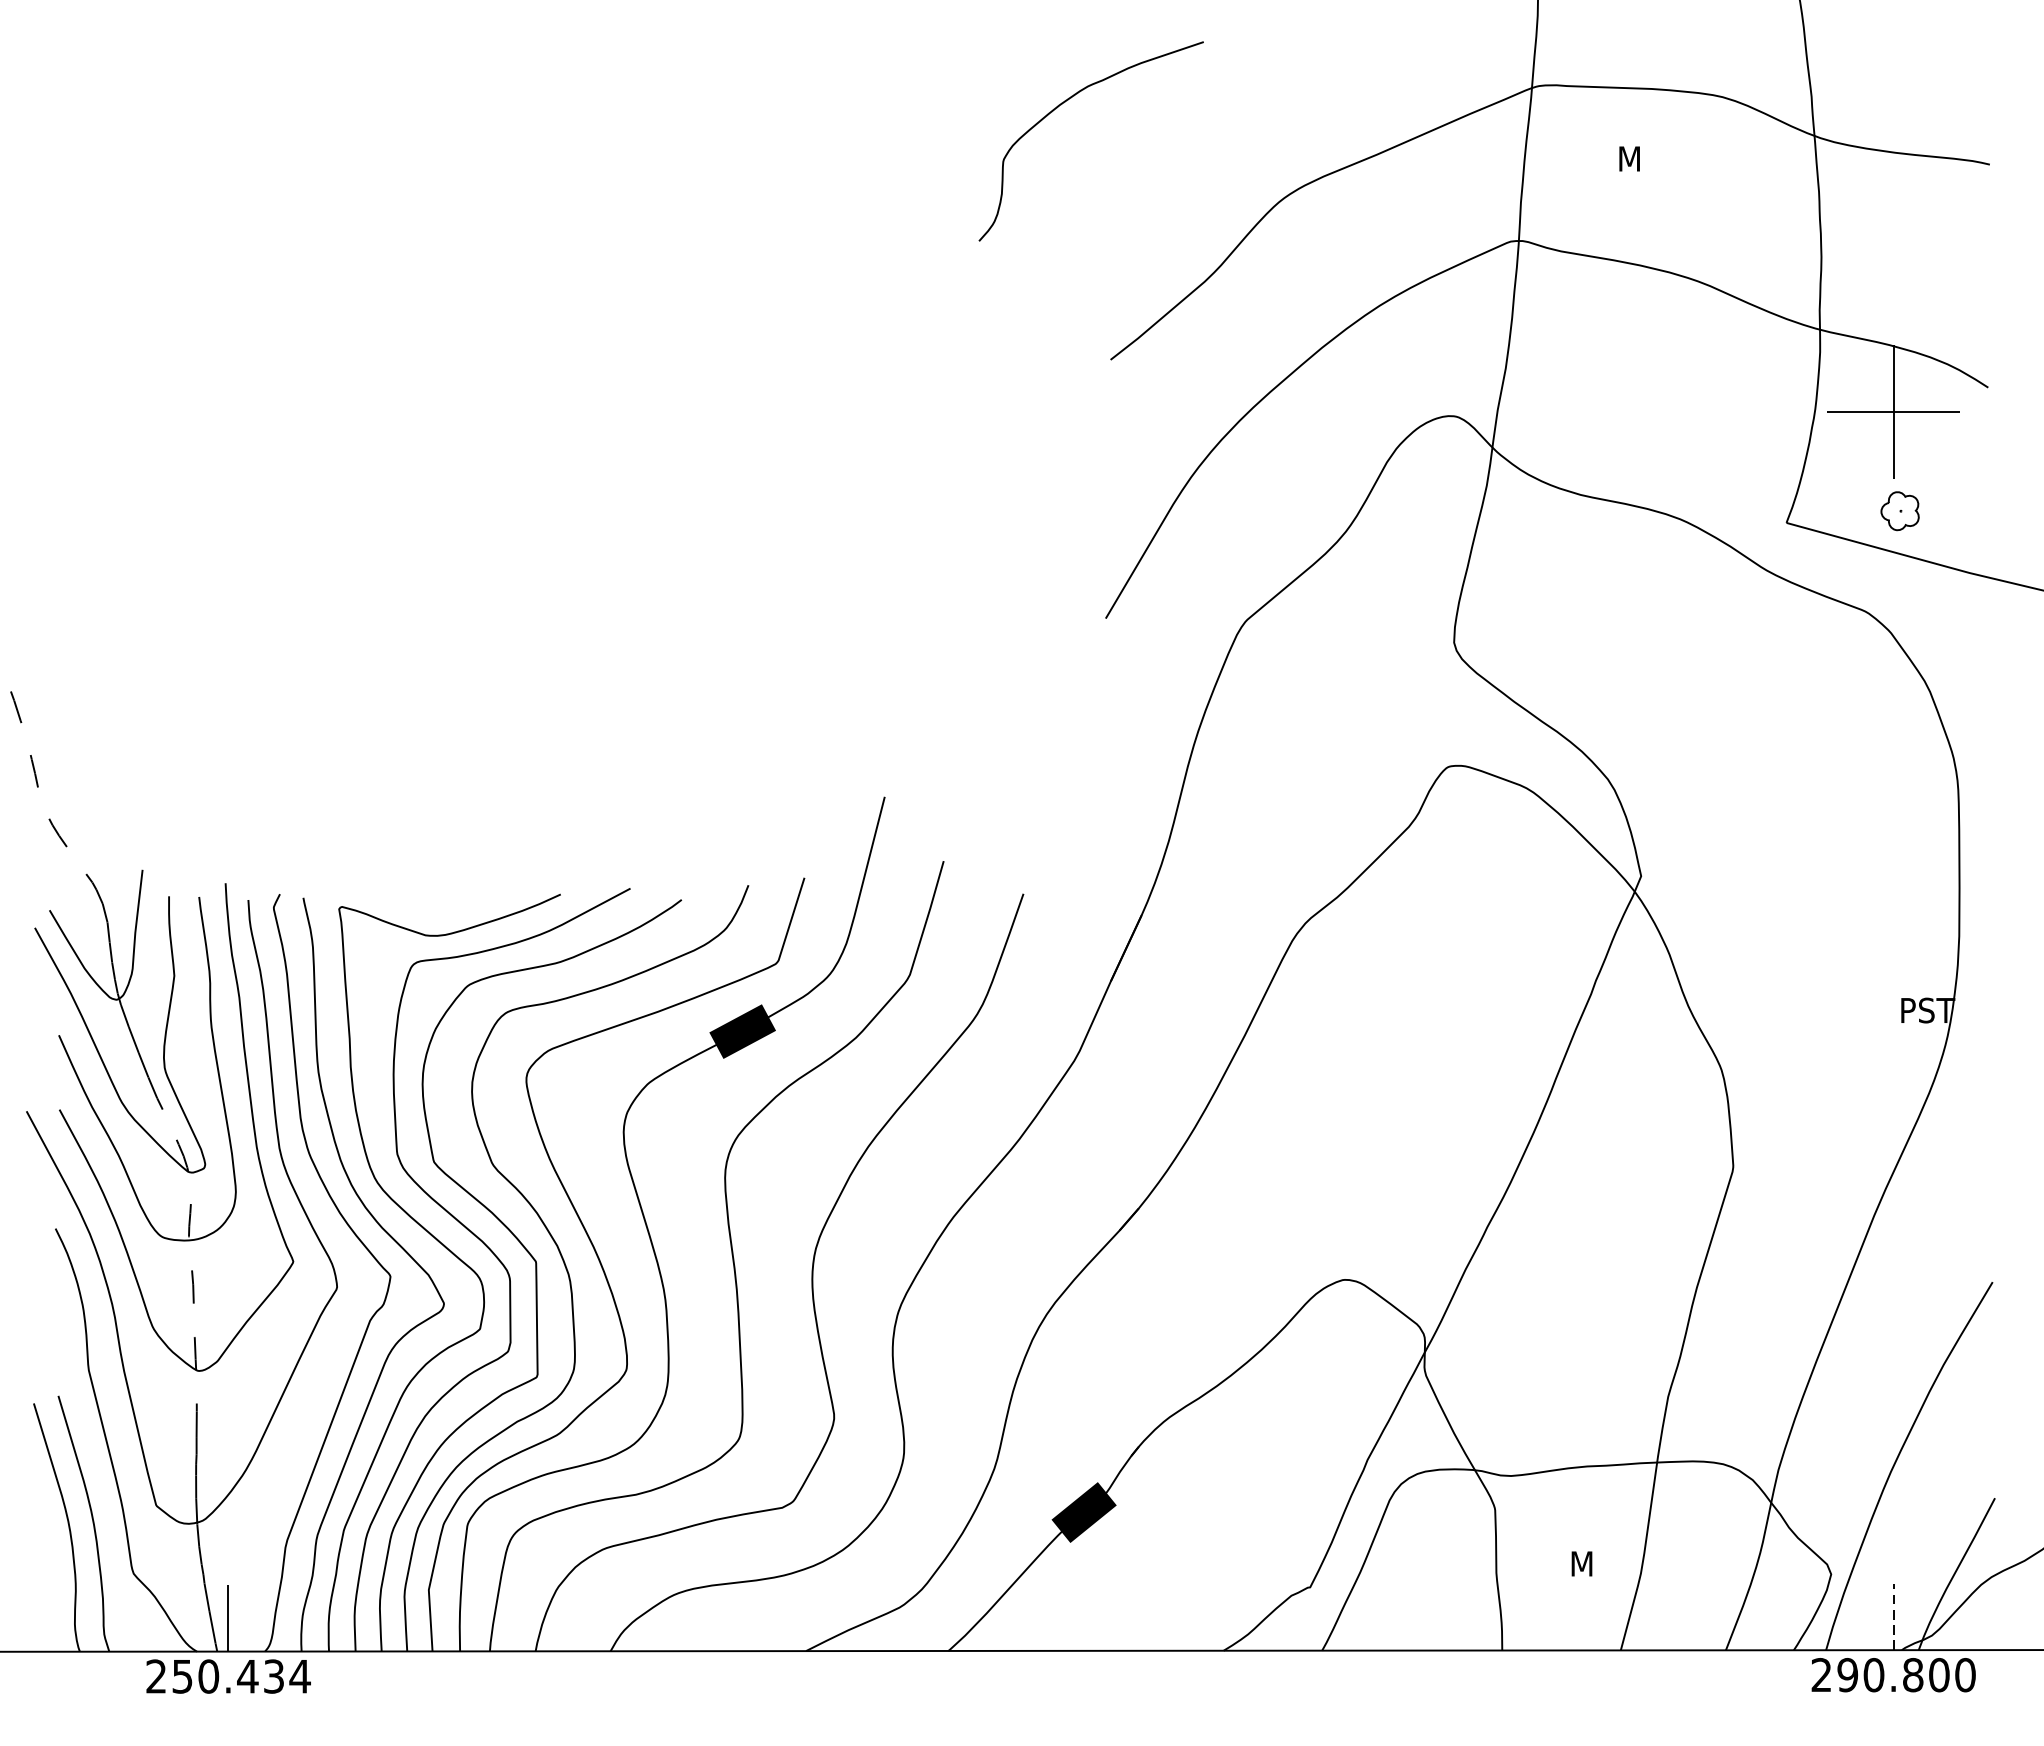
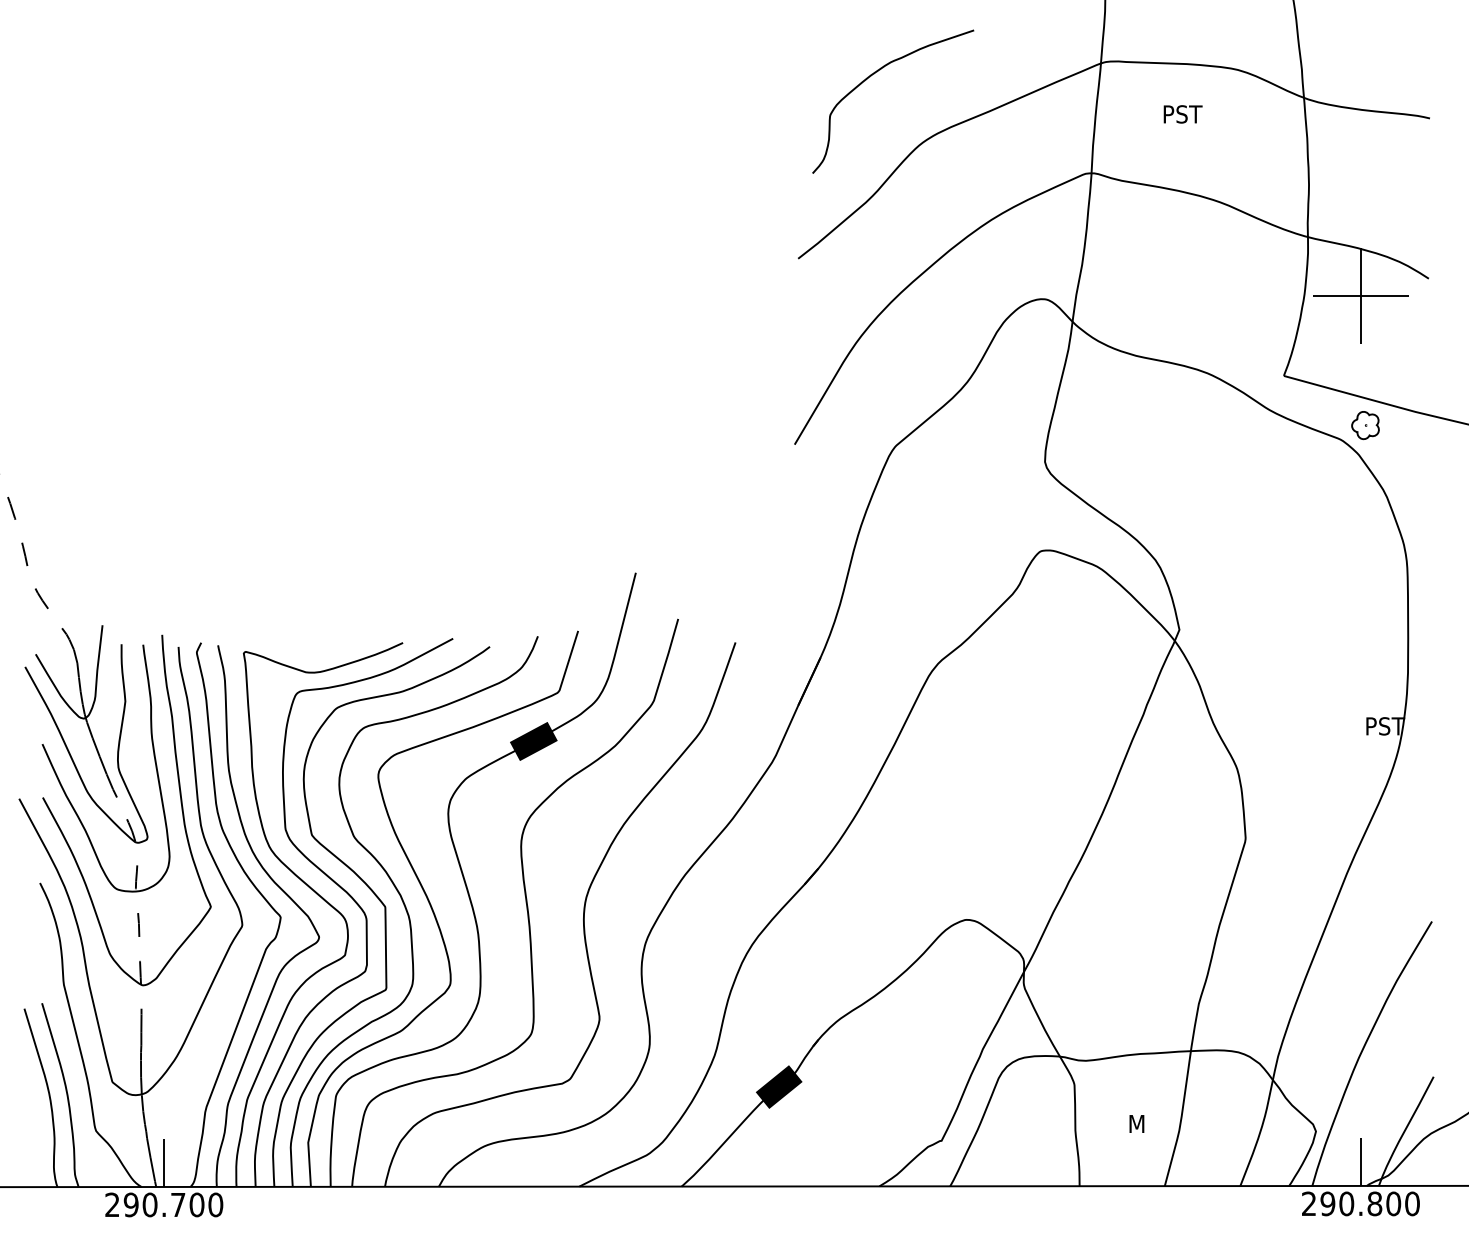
curve: (1065, 103) -> (874, 74), moved
text: (1648, 159) -> (1184, 114), M -> PST
part: (1900, 511) -> (1365, 425), moved
line: (1893, 1617) -> (1360, 1162), dashed -> solid
text: (241, 1675) -> (173, 1204), 250.434 -> 290.700

